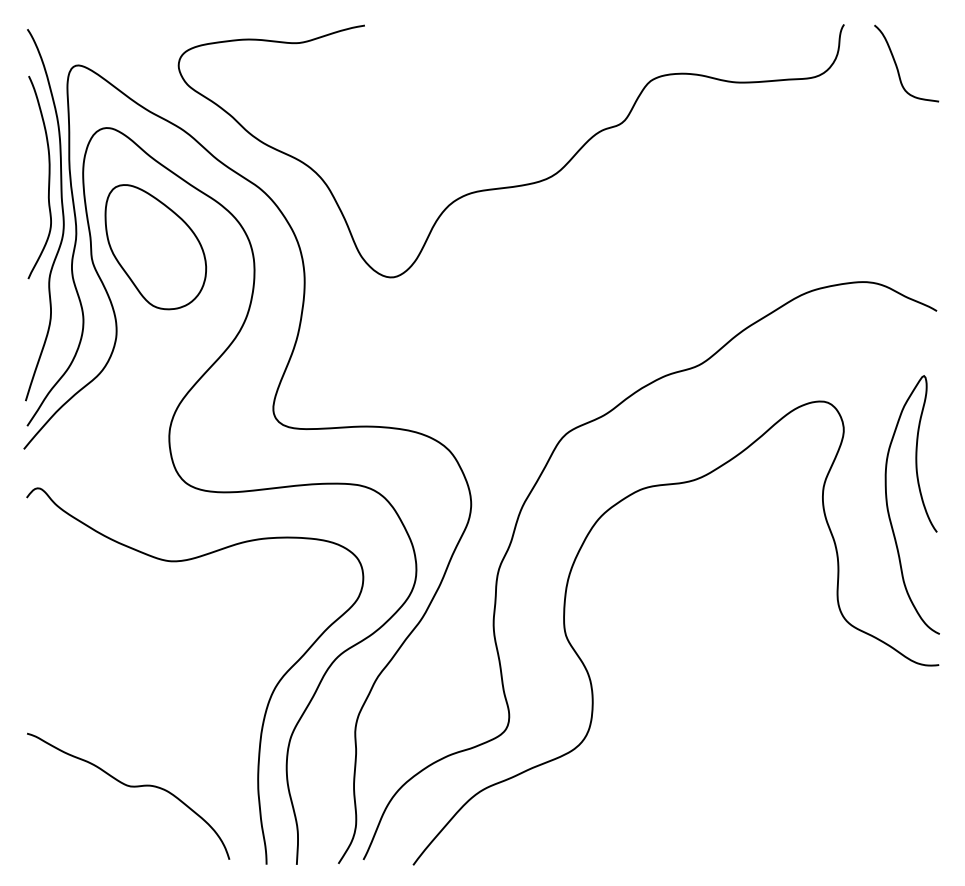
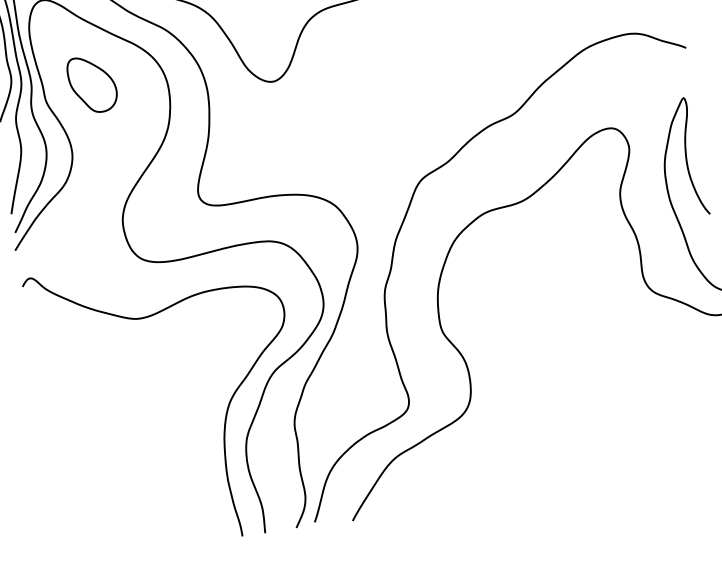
part: (155, 247) -> (92, 84), size x0.6
curve: (129, 787) -> (131, 493), removed

